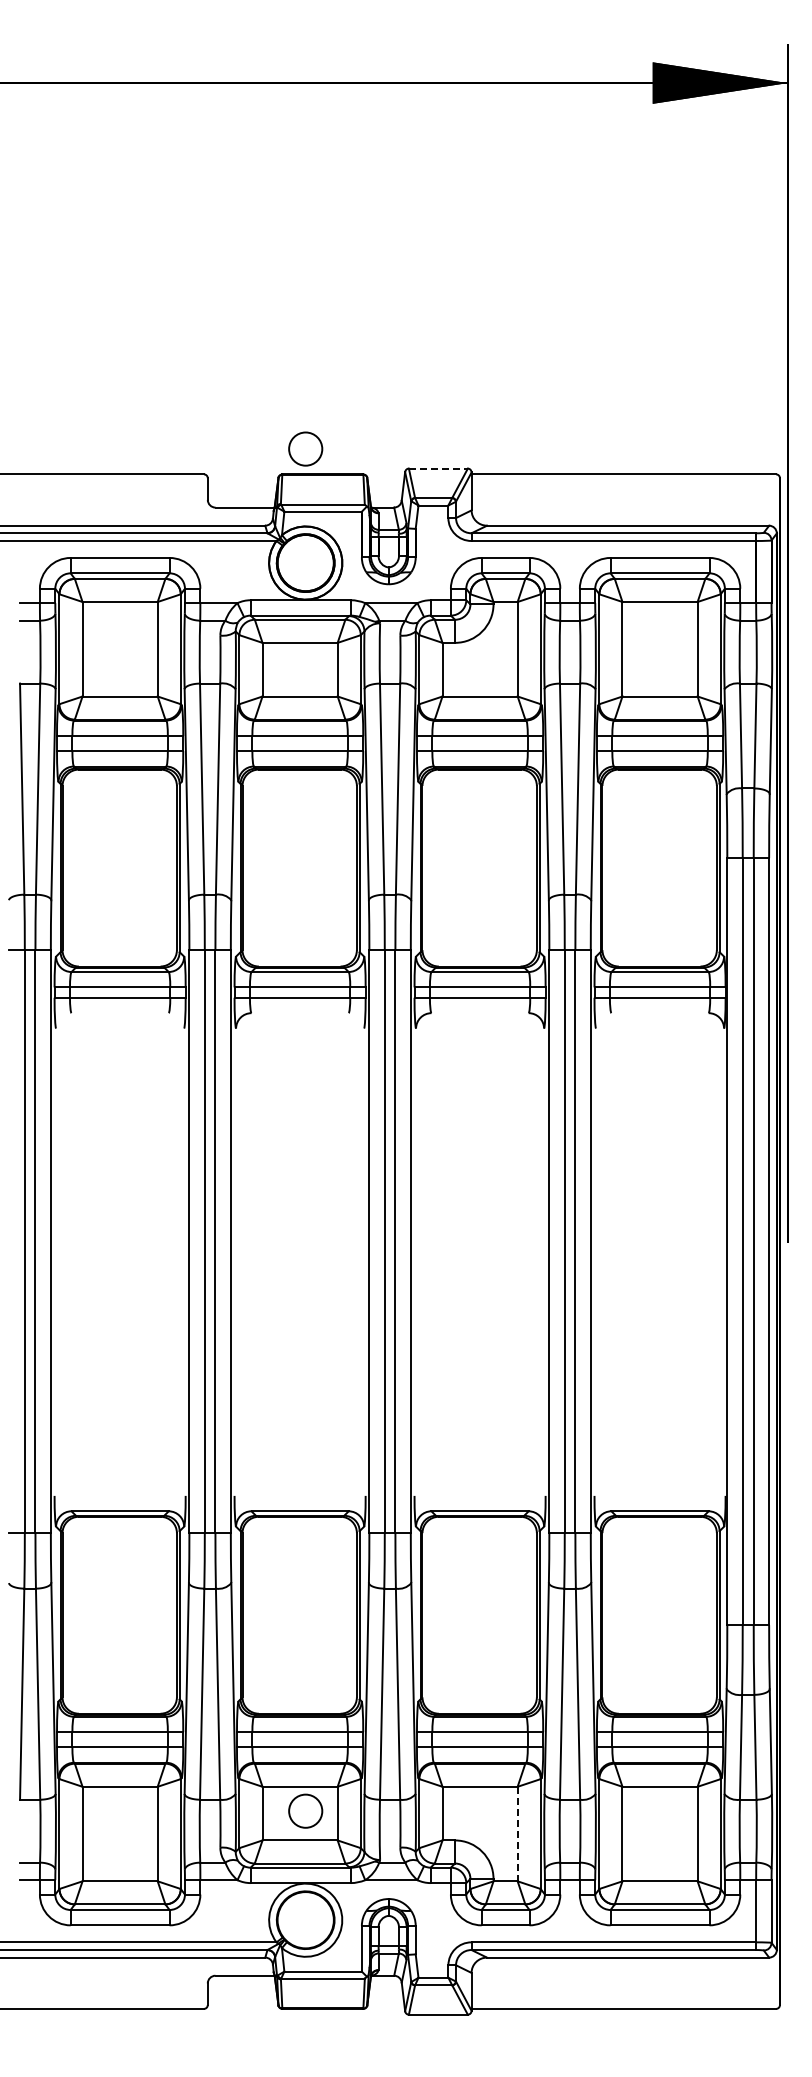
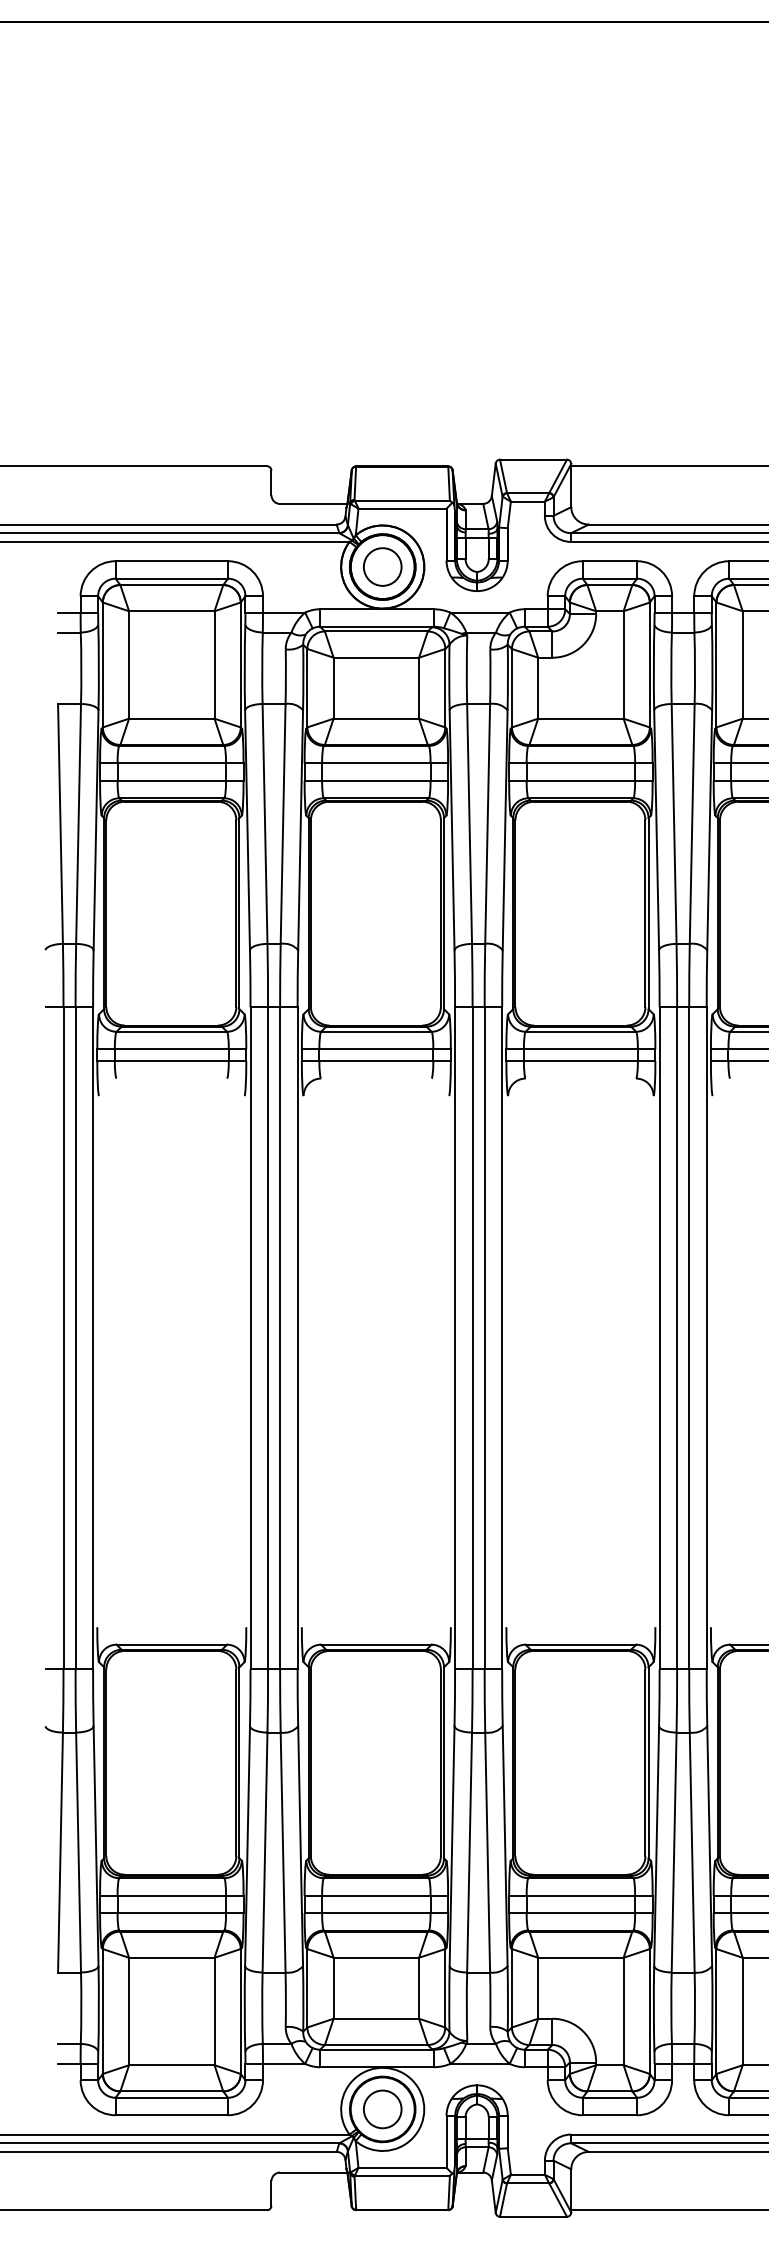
circle: (305, 448) -> (382, 566), moved
line: (438, 468) -> (533, 459), dashed -> solid
circle: (305, 1810) -> (382, 2108), moved
line: (517, 1834) -> (623, 2012), dashed -> solid

